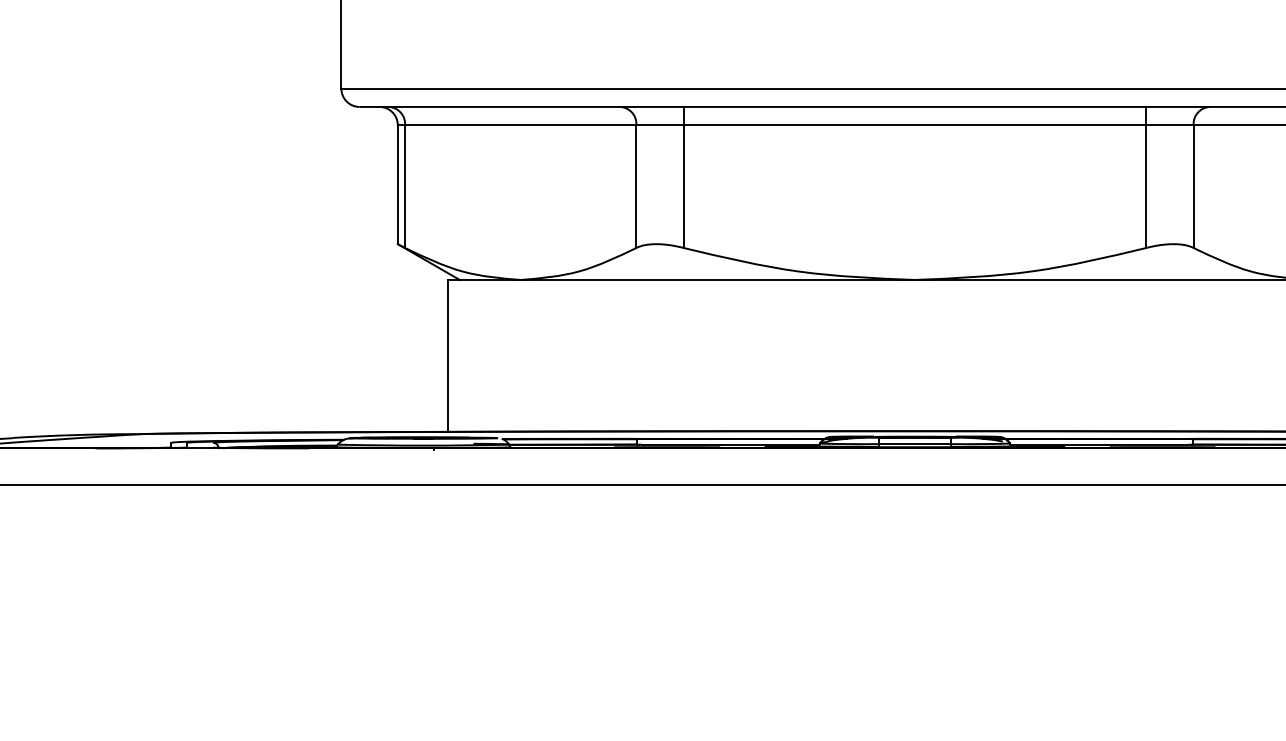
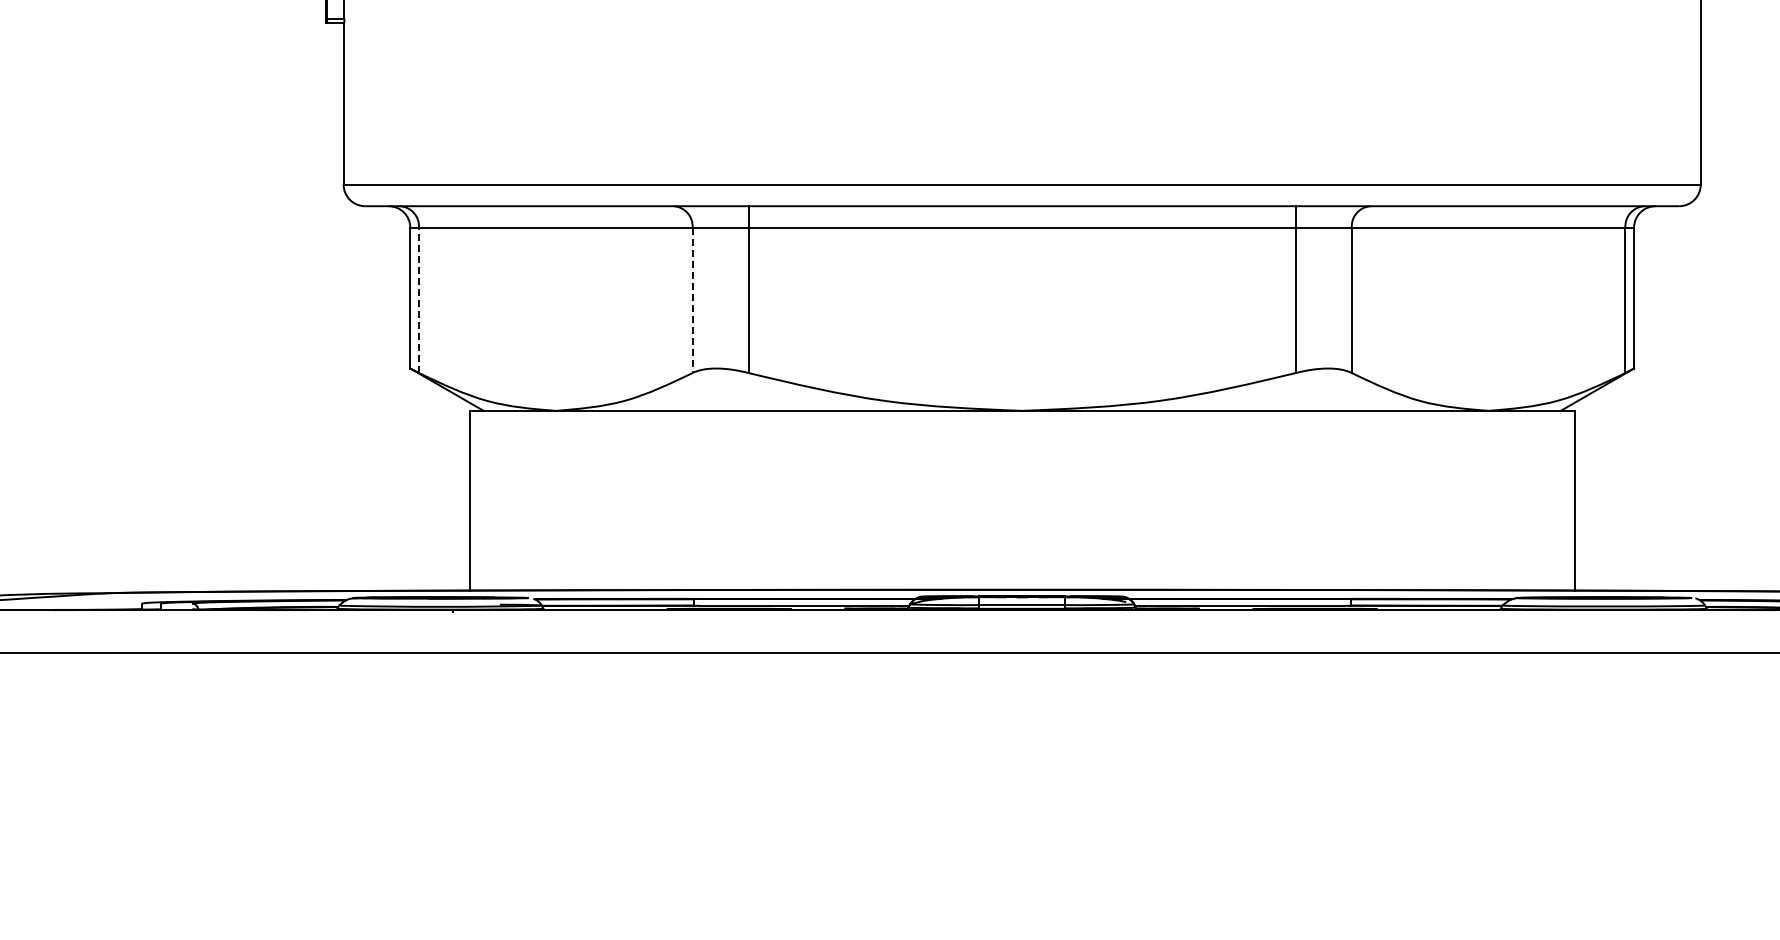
line: (405, 186) -> (419, 300), solid -> dashed
line: (636, 186) -> (692, 300), solid -> dashed

